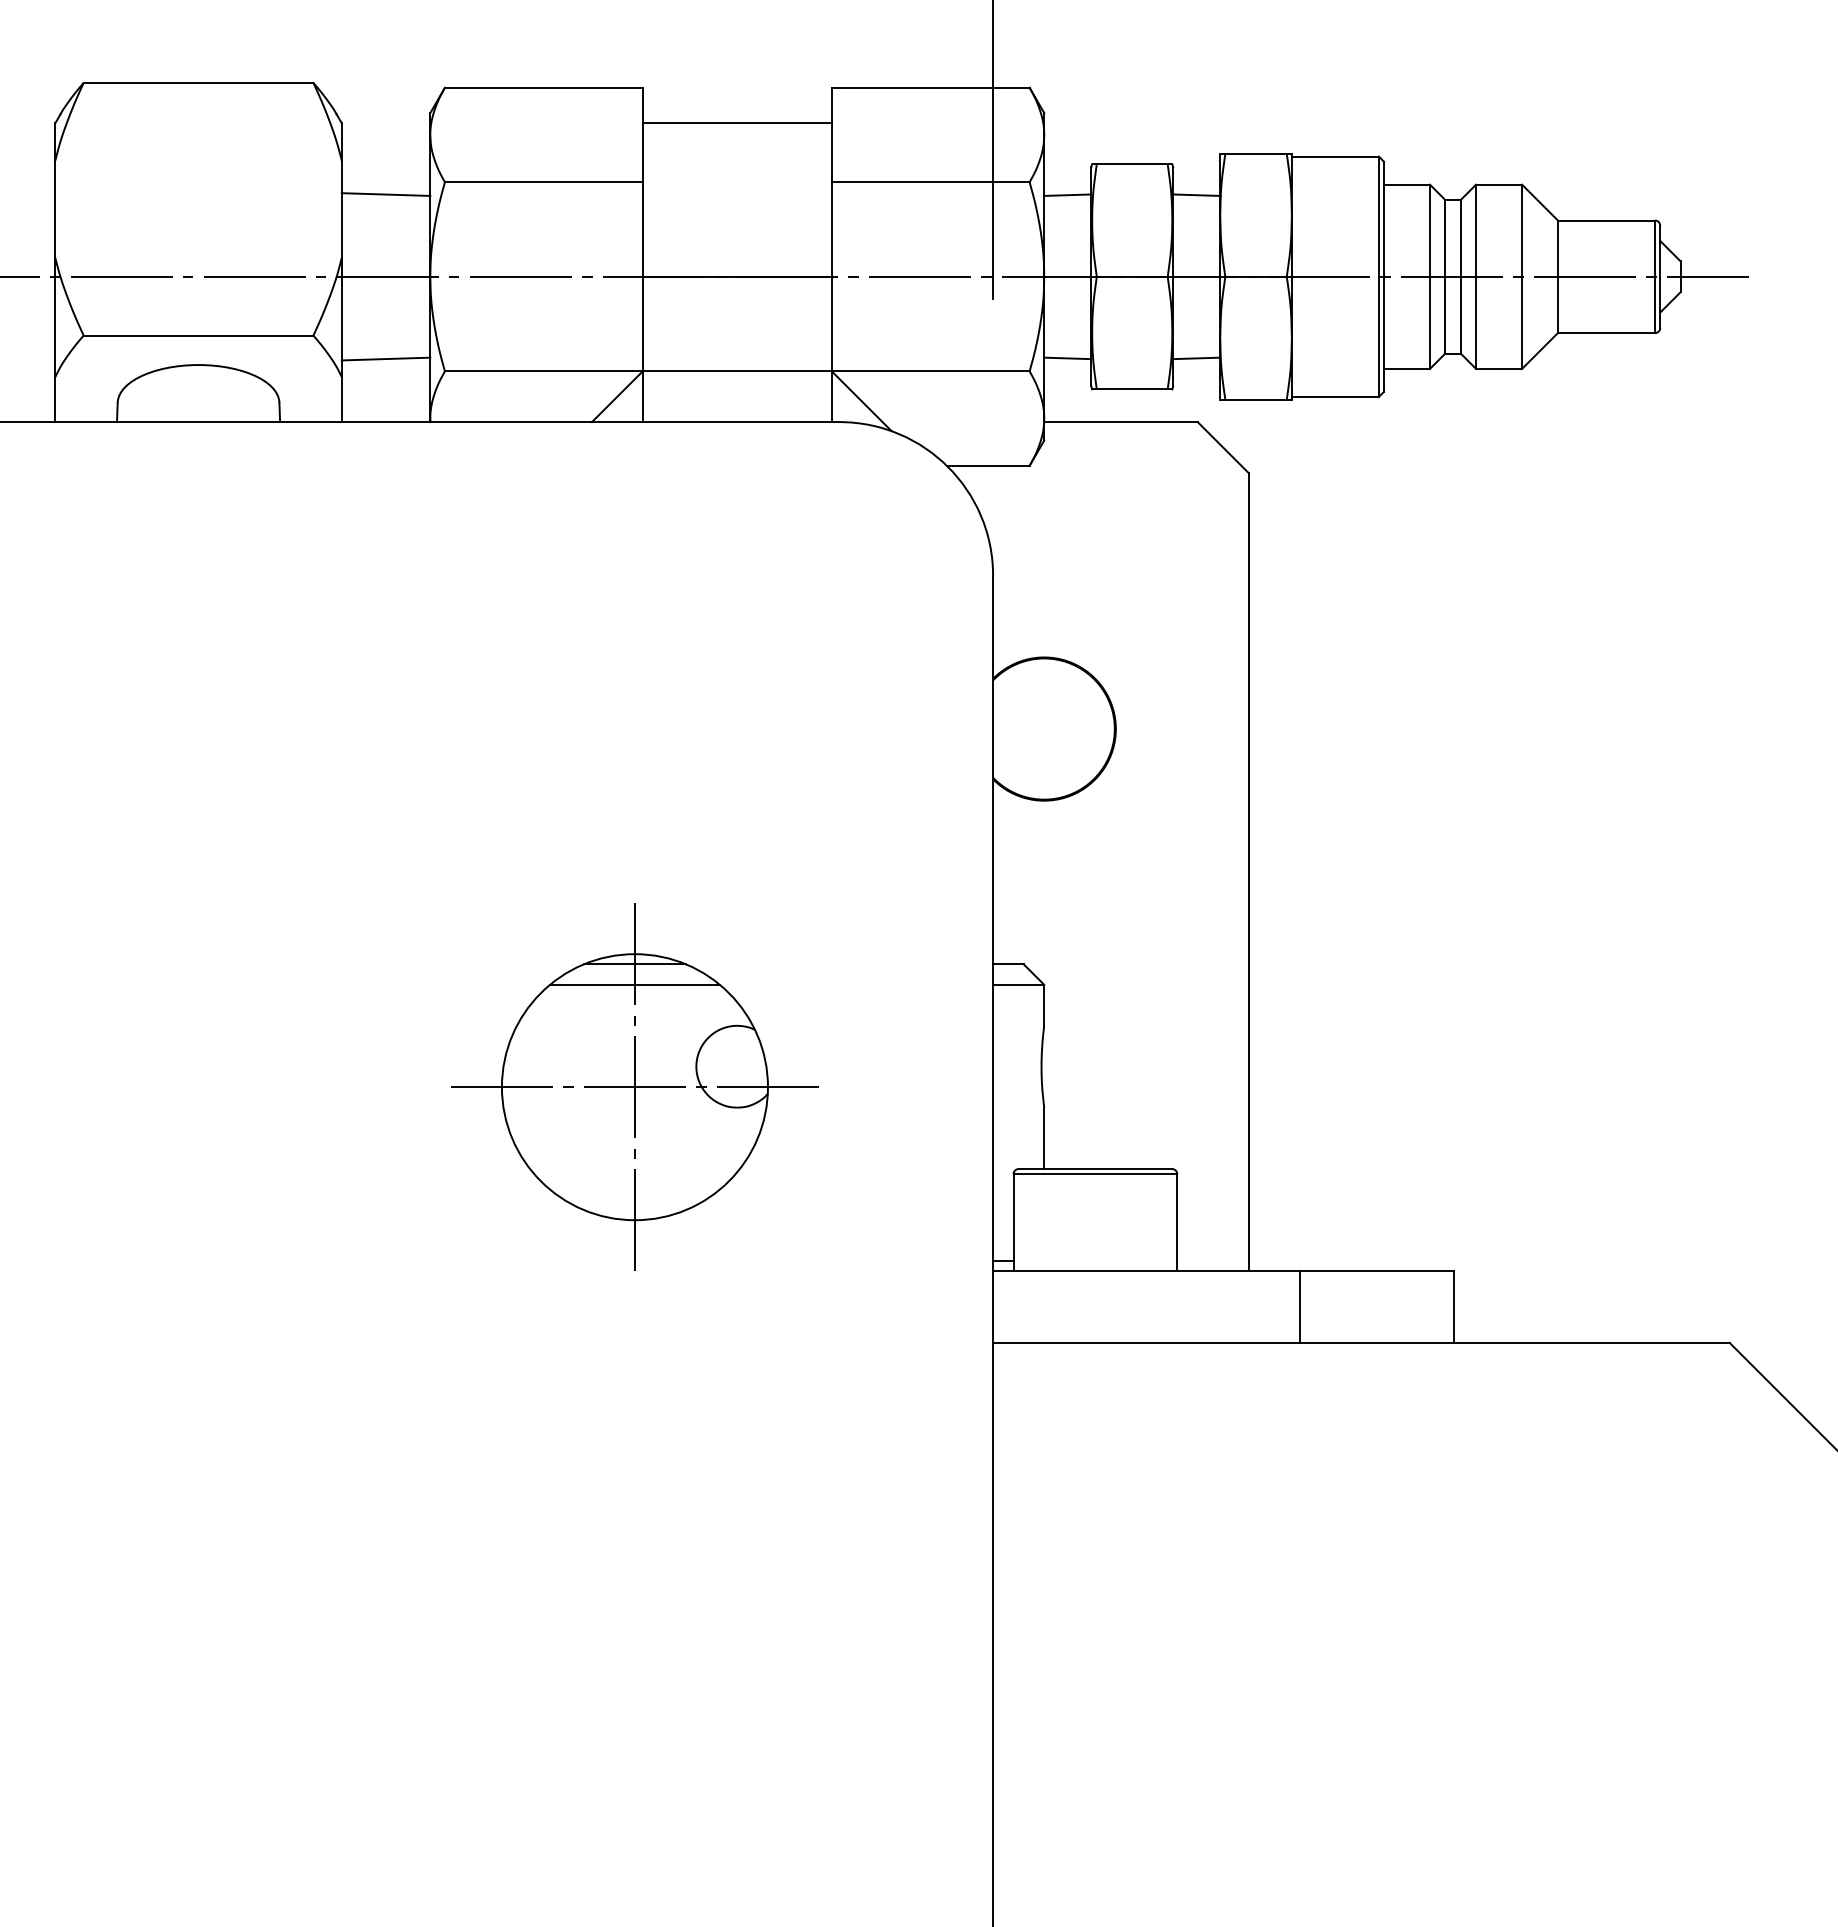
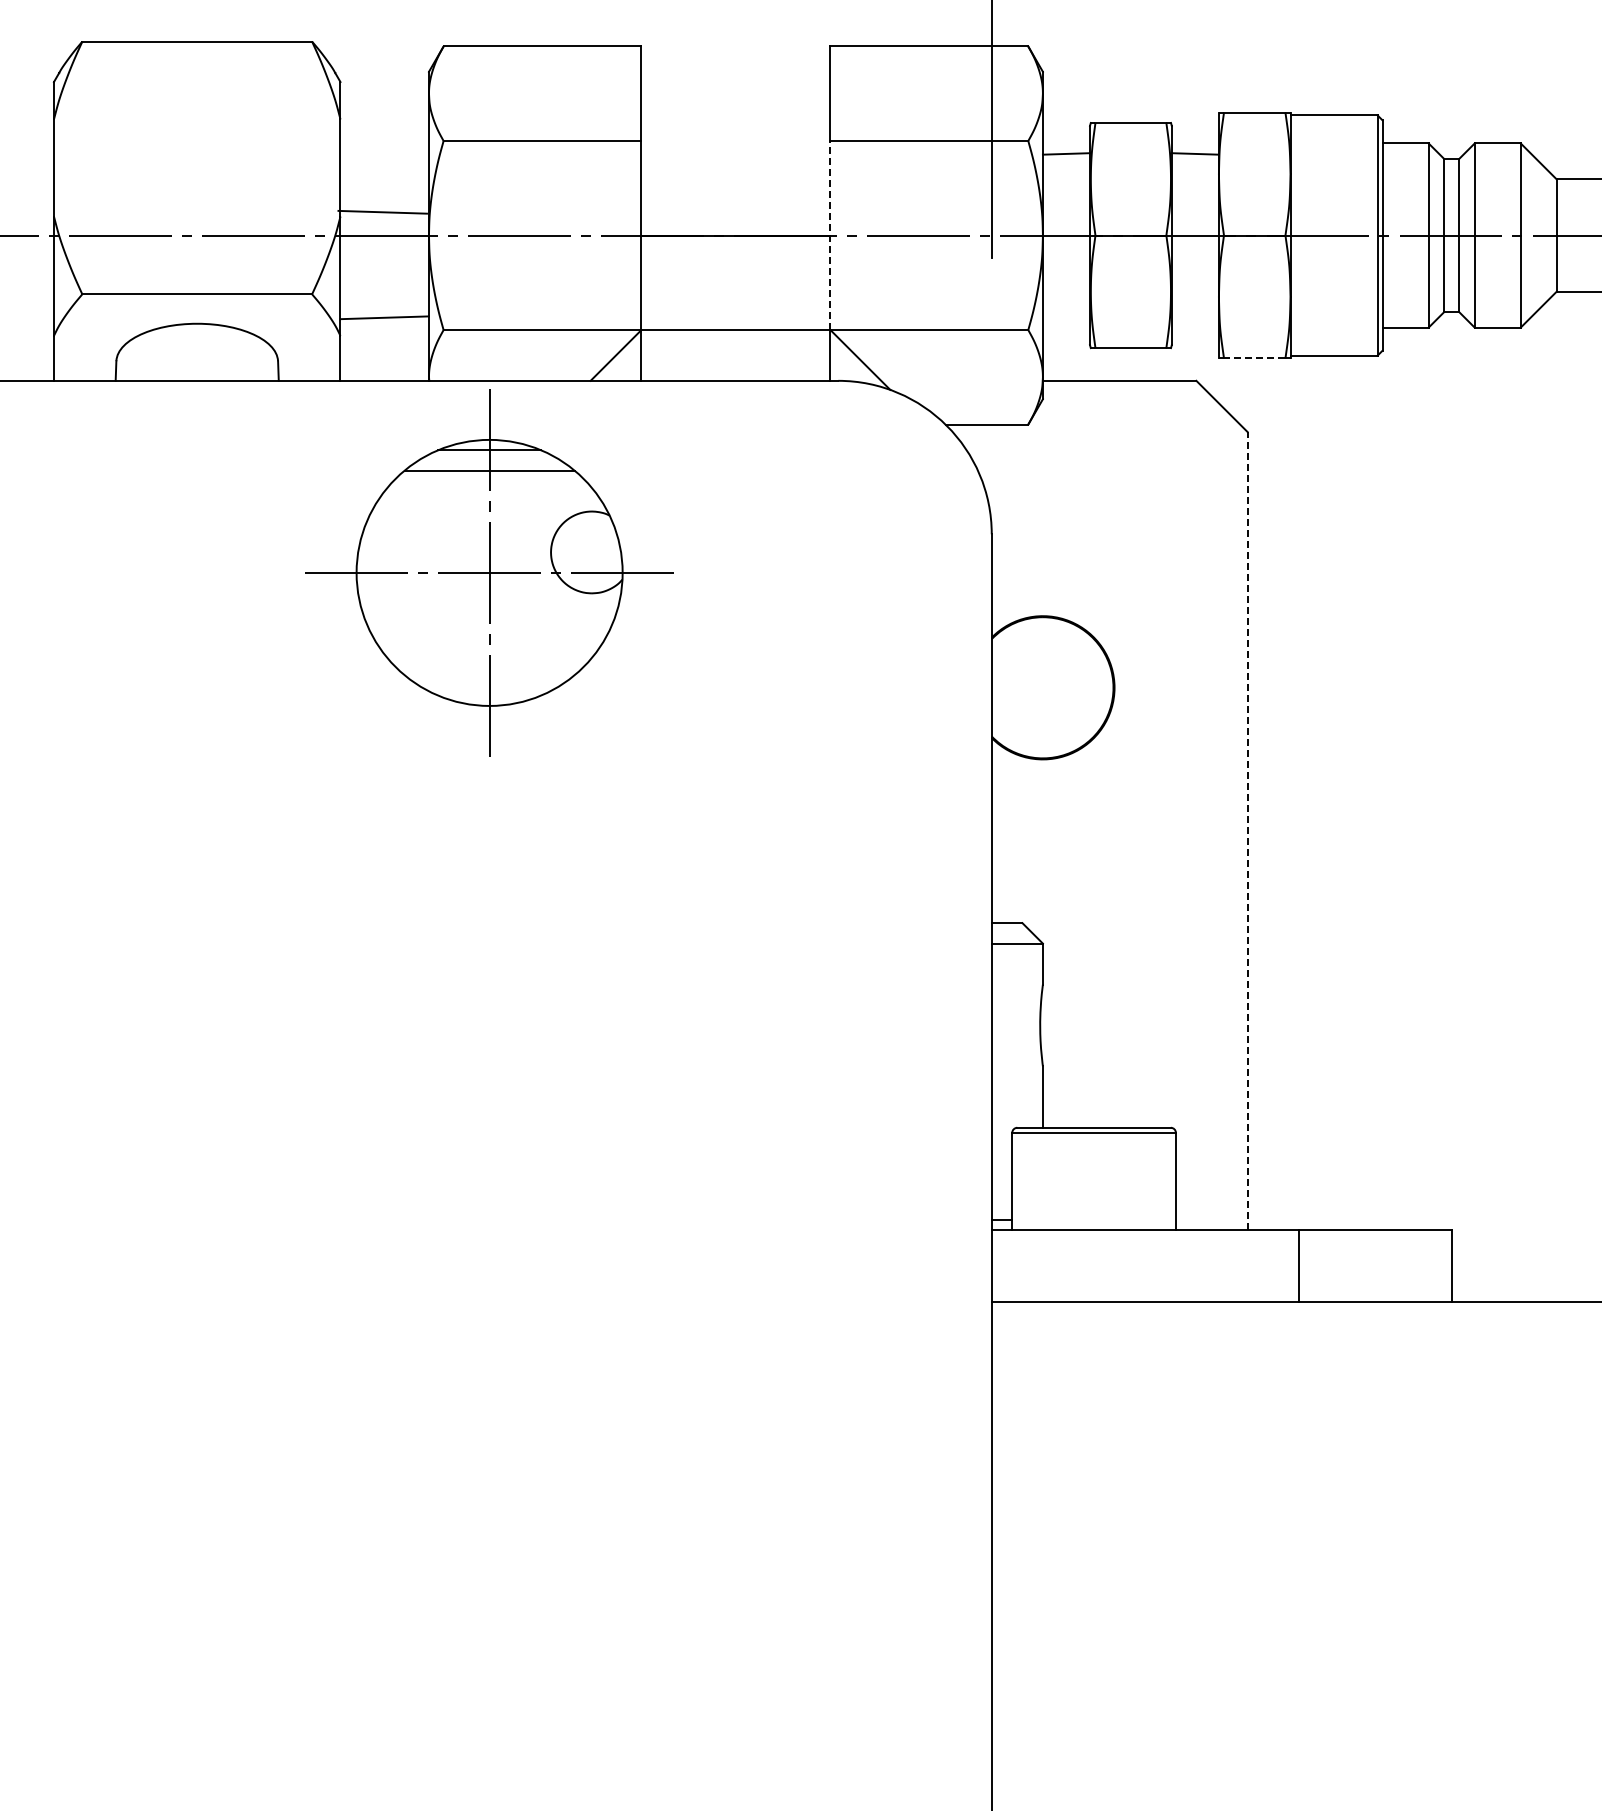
line: (736, 123) -> (735, 82), removed
line: (385, 194) -> (382, 212), moved
line: (831, 276) -> (830, 235), solid -> dashed
line: (1067, 358) -> (1066, 317), removed
line: (1196, 358) -> (1195, 317), removed
line: (1256, 399) -> (1255, 358), solid -> dashed
line: (1248, 871) -> (1247, 830), solid -> dashed
part: (634, 1086) -> (489, 572), moved

